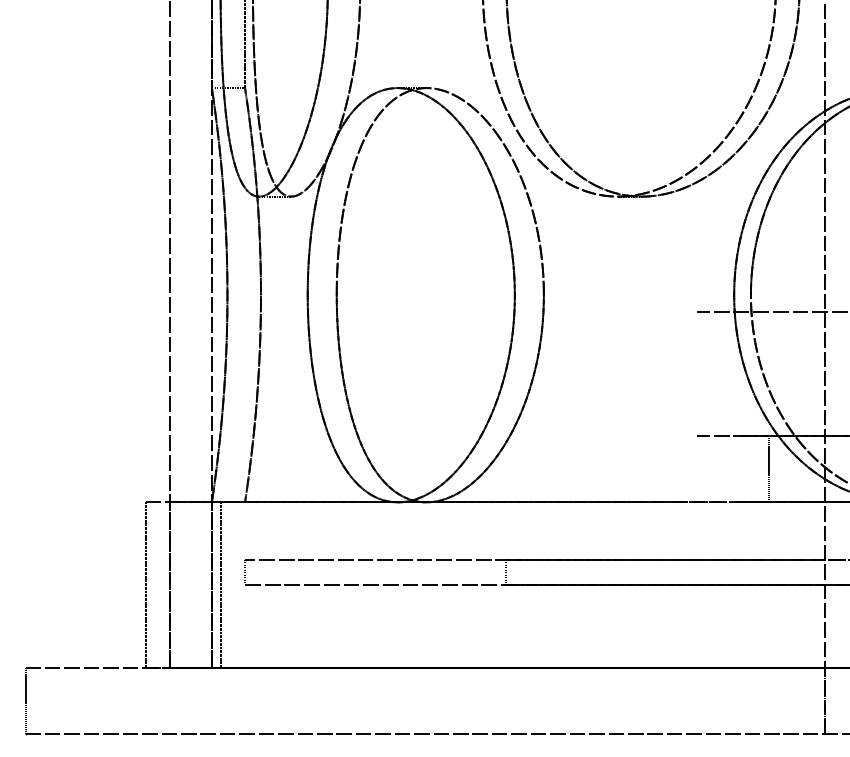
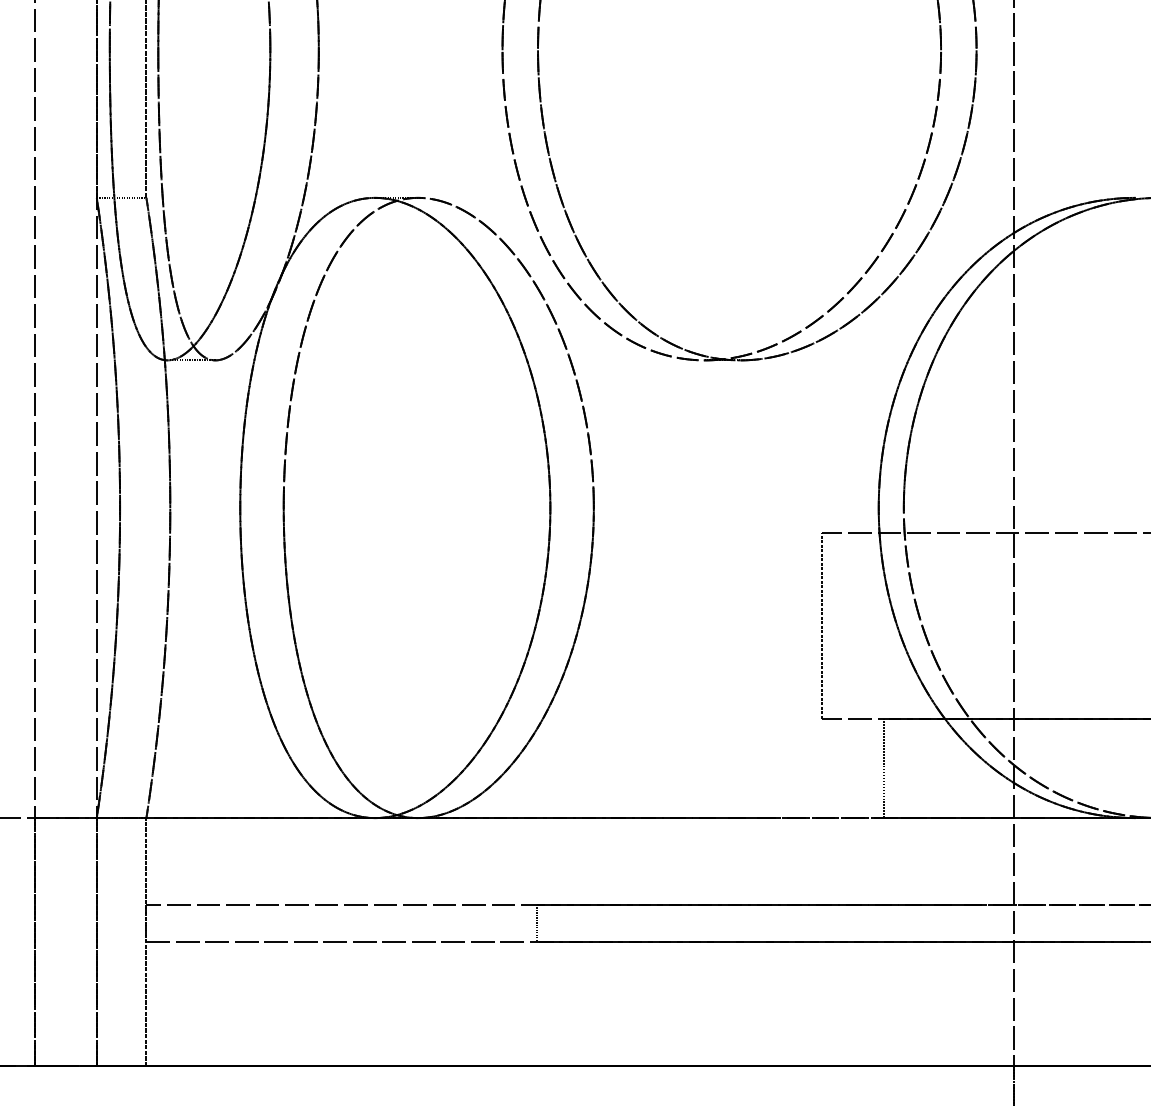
line: (696, 373) -> (822, 625), added
line: (769, 469) -> (885, 768), moved
line: (221, 585) -> (147, 942), moved

